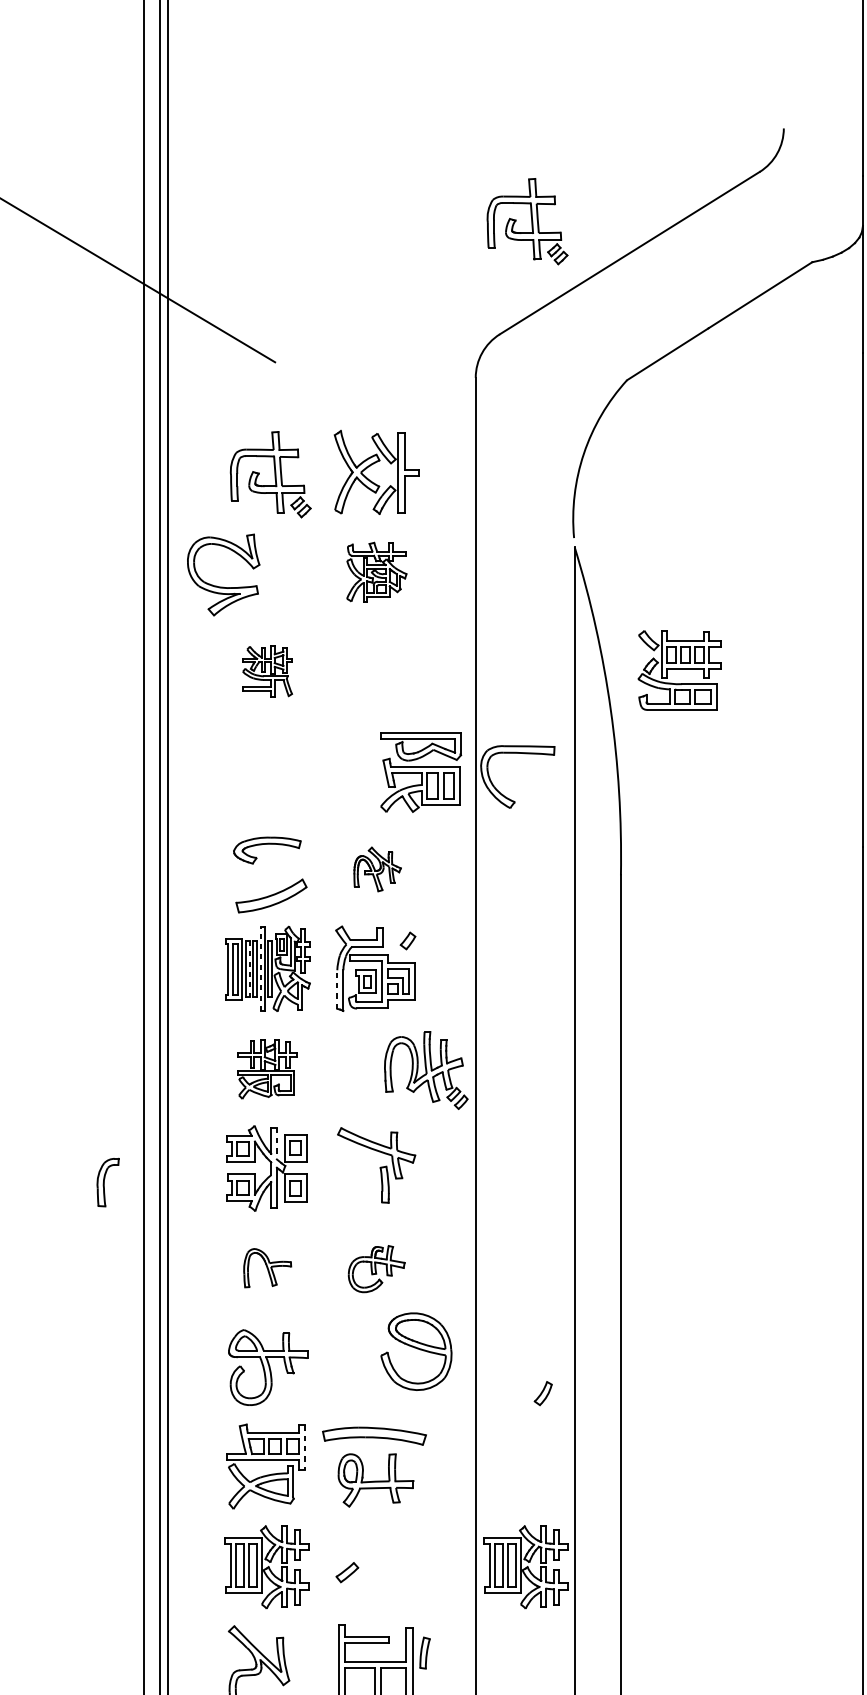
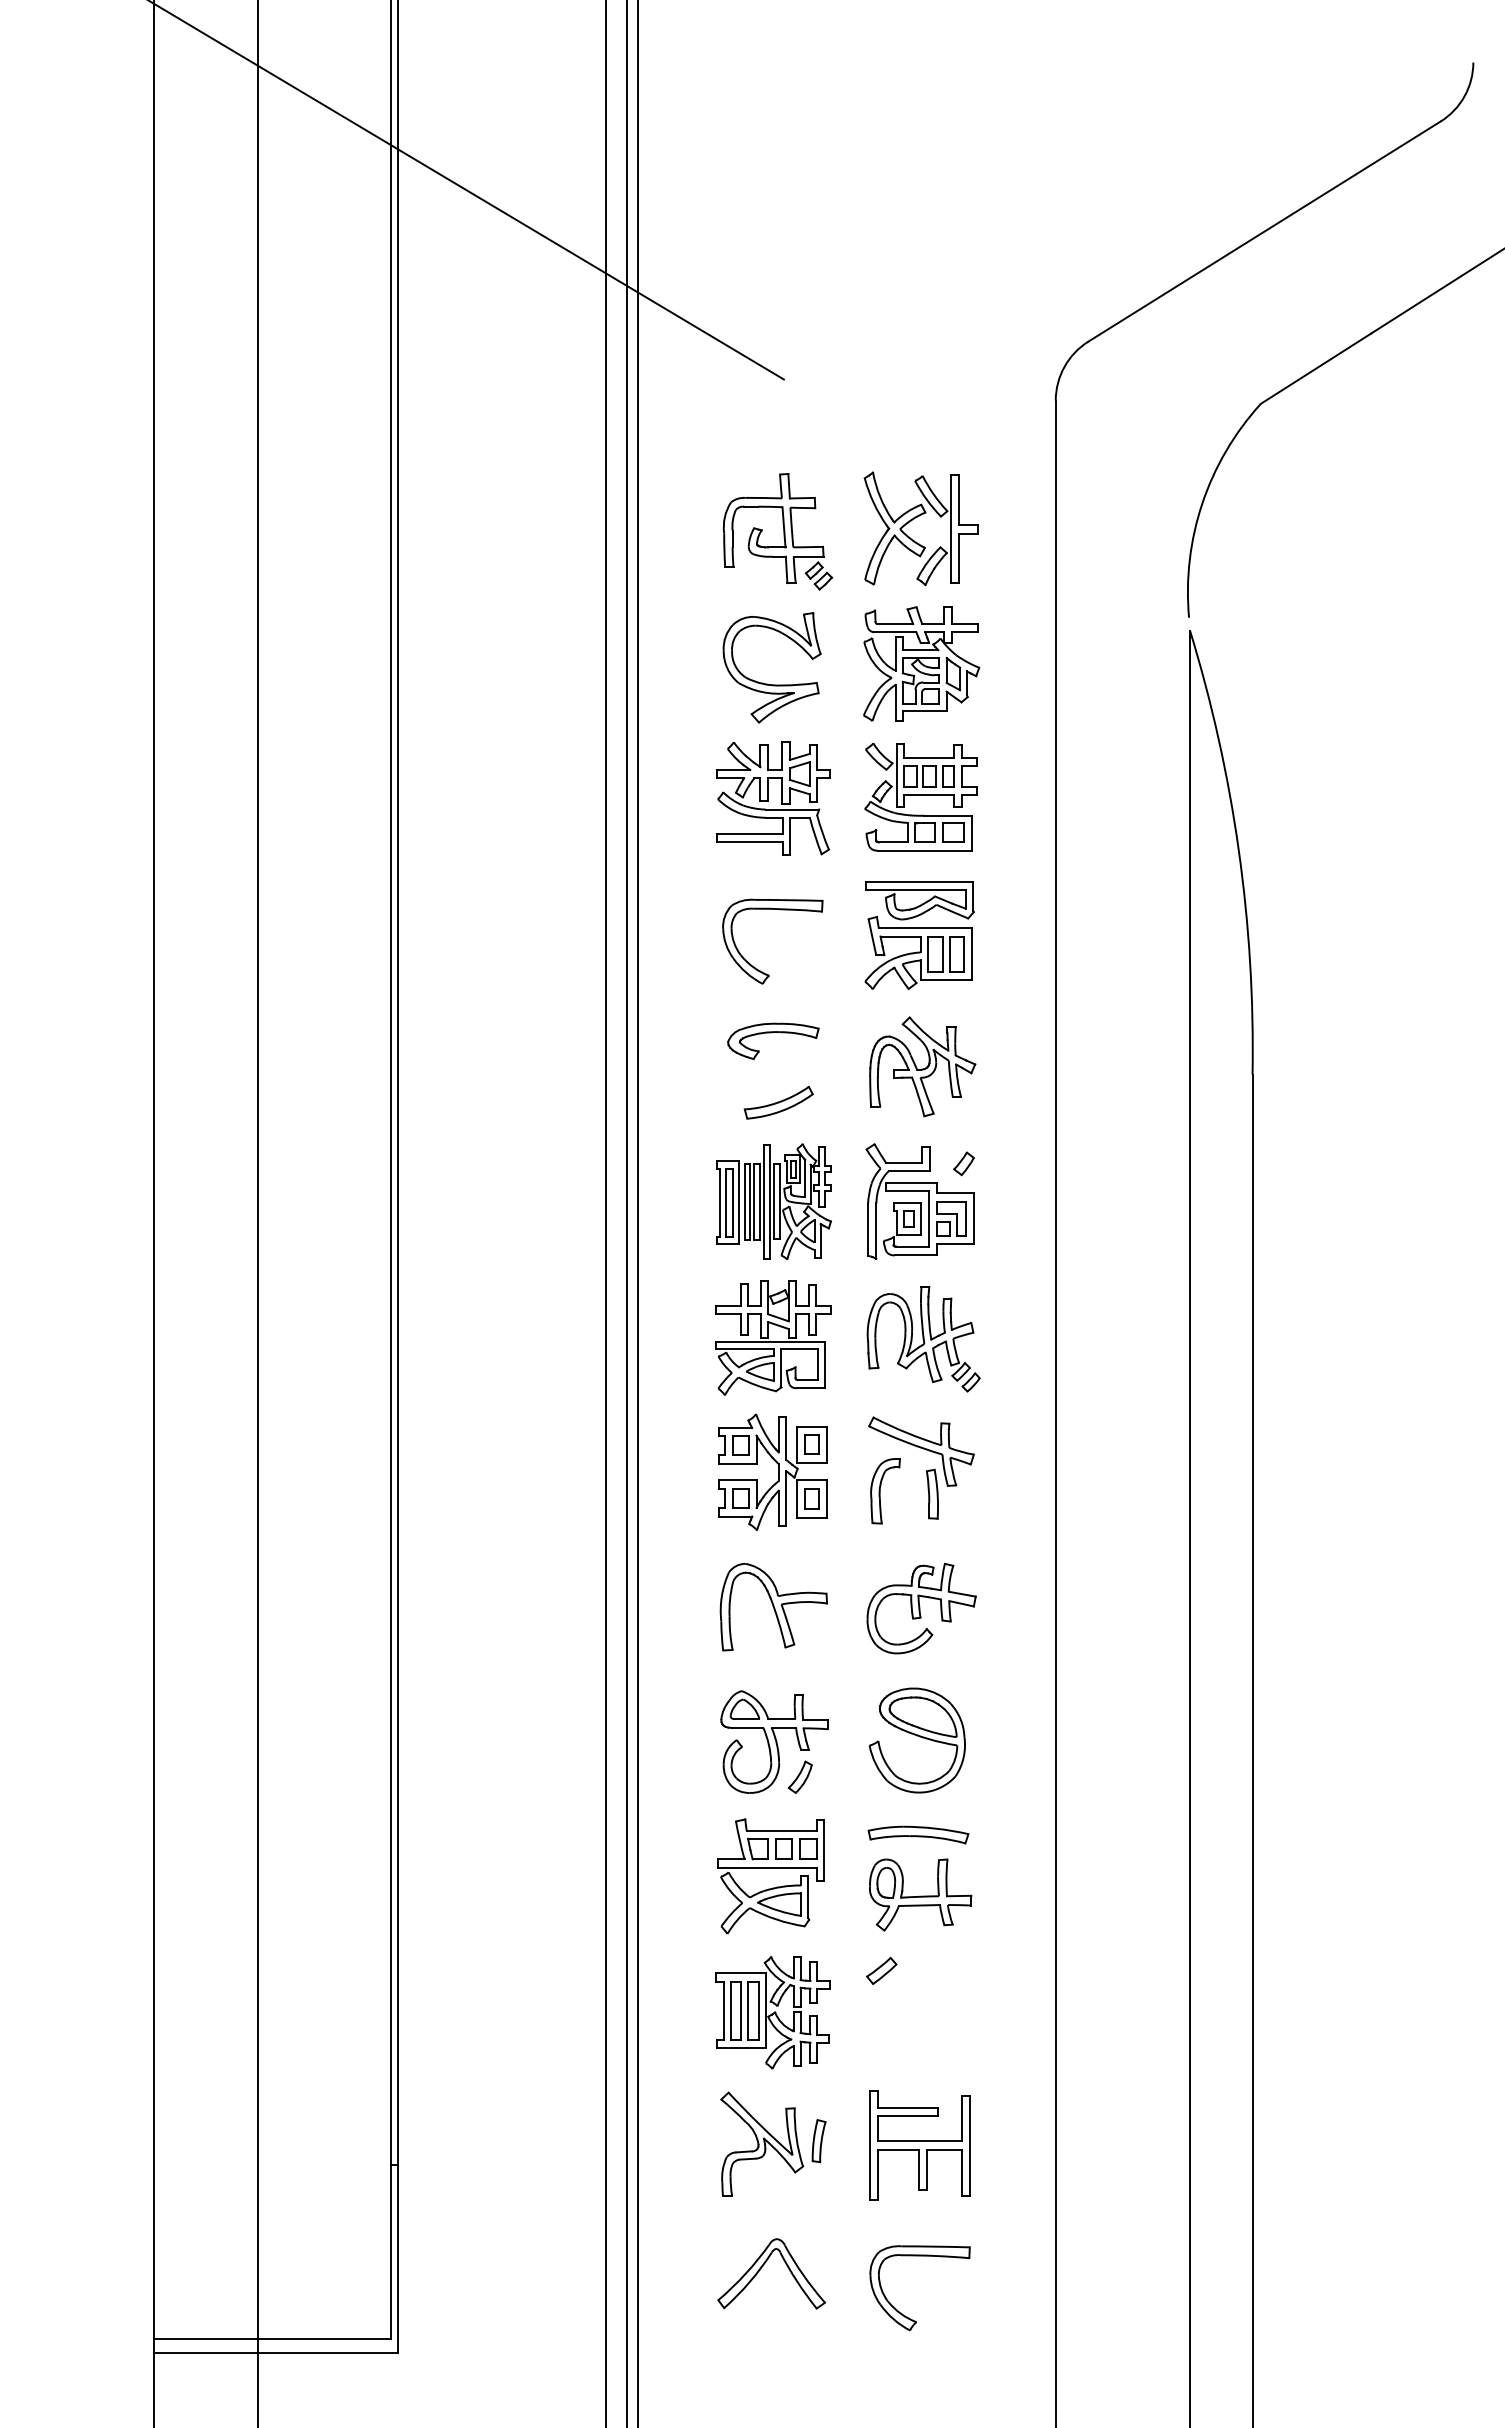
part: (527, 221) -> (1125, 188), removed
part: (376, 571) -> (921, 663), size x1.43
part: (220, 586) -> (767, 683), moved
part: (679, 669) -> (920, 796), moved
part: (267, 671) -> (773, 798), size x1.67
part: (420, 772) -> (919, 935), moved
part: (504, 795) -> (754, 966), moved
part: (377, 869) -> (922, 1066), size x1.67
part: (271, 895) -> (778, 1102), size x0.71
line: (249, 968) -> (749, 1201), dashed -> solid
line: (260, 968) -> (764, 1201), dashed -> solid
line: (337, 989) -> (868, 1229), dashed -> solid
part: (267, 1069) -> (773, 1337), size x1.43
part: (426, 1070) -> (923, 1339), moved
line: (277, 1144) -> (786, 1439), dashed -> solid
part: (108, 1182) -> (885, 1491), moved
part: (267, 1268) -> (773, 1607), size x1.67
part: (376, 1269) -> (921, 1608), size x1.43
part: (415, 1351) -> (916, 1740), moved
part: (542, 1392) -> (799, 1776), moved
part: (374, 1435) -> (918, 1834), size x0.71
line: (304, 1448) -> (823, 1851), dashed -> solid
part: (525, 1567) -> (1123, 2012), removed
part: (347, 1572) -> (881, 1970), moved
part: (424, 1653) -> (818, 2141), moved

